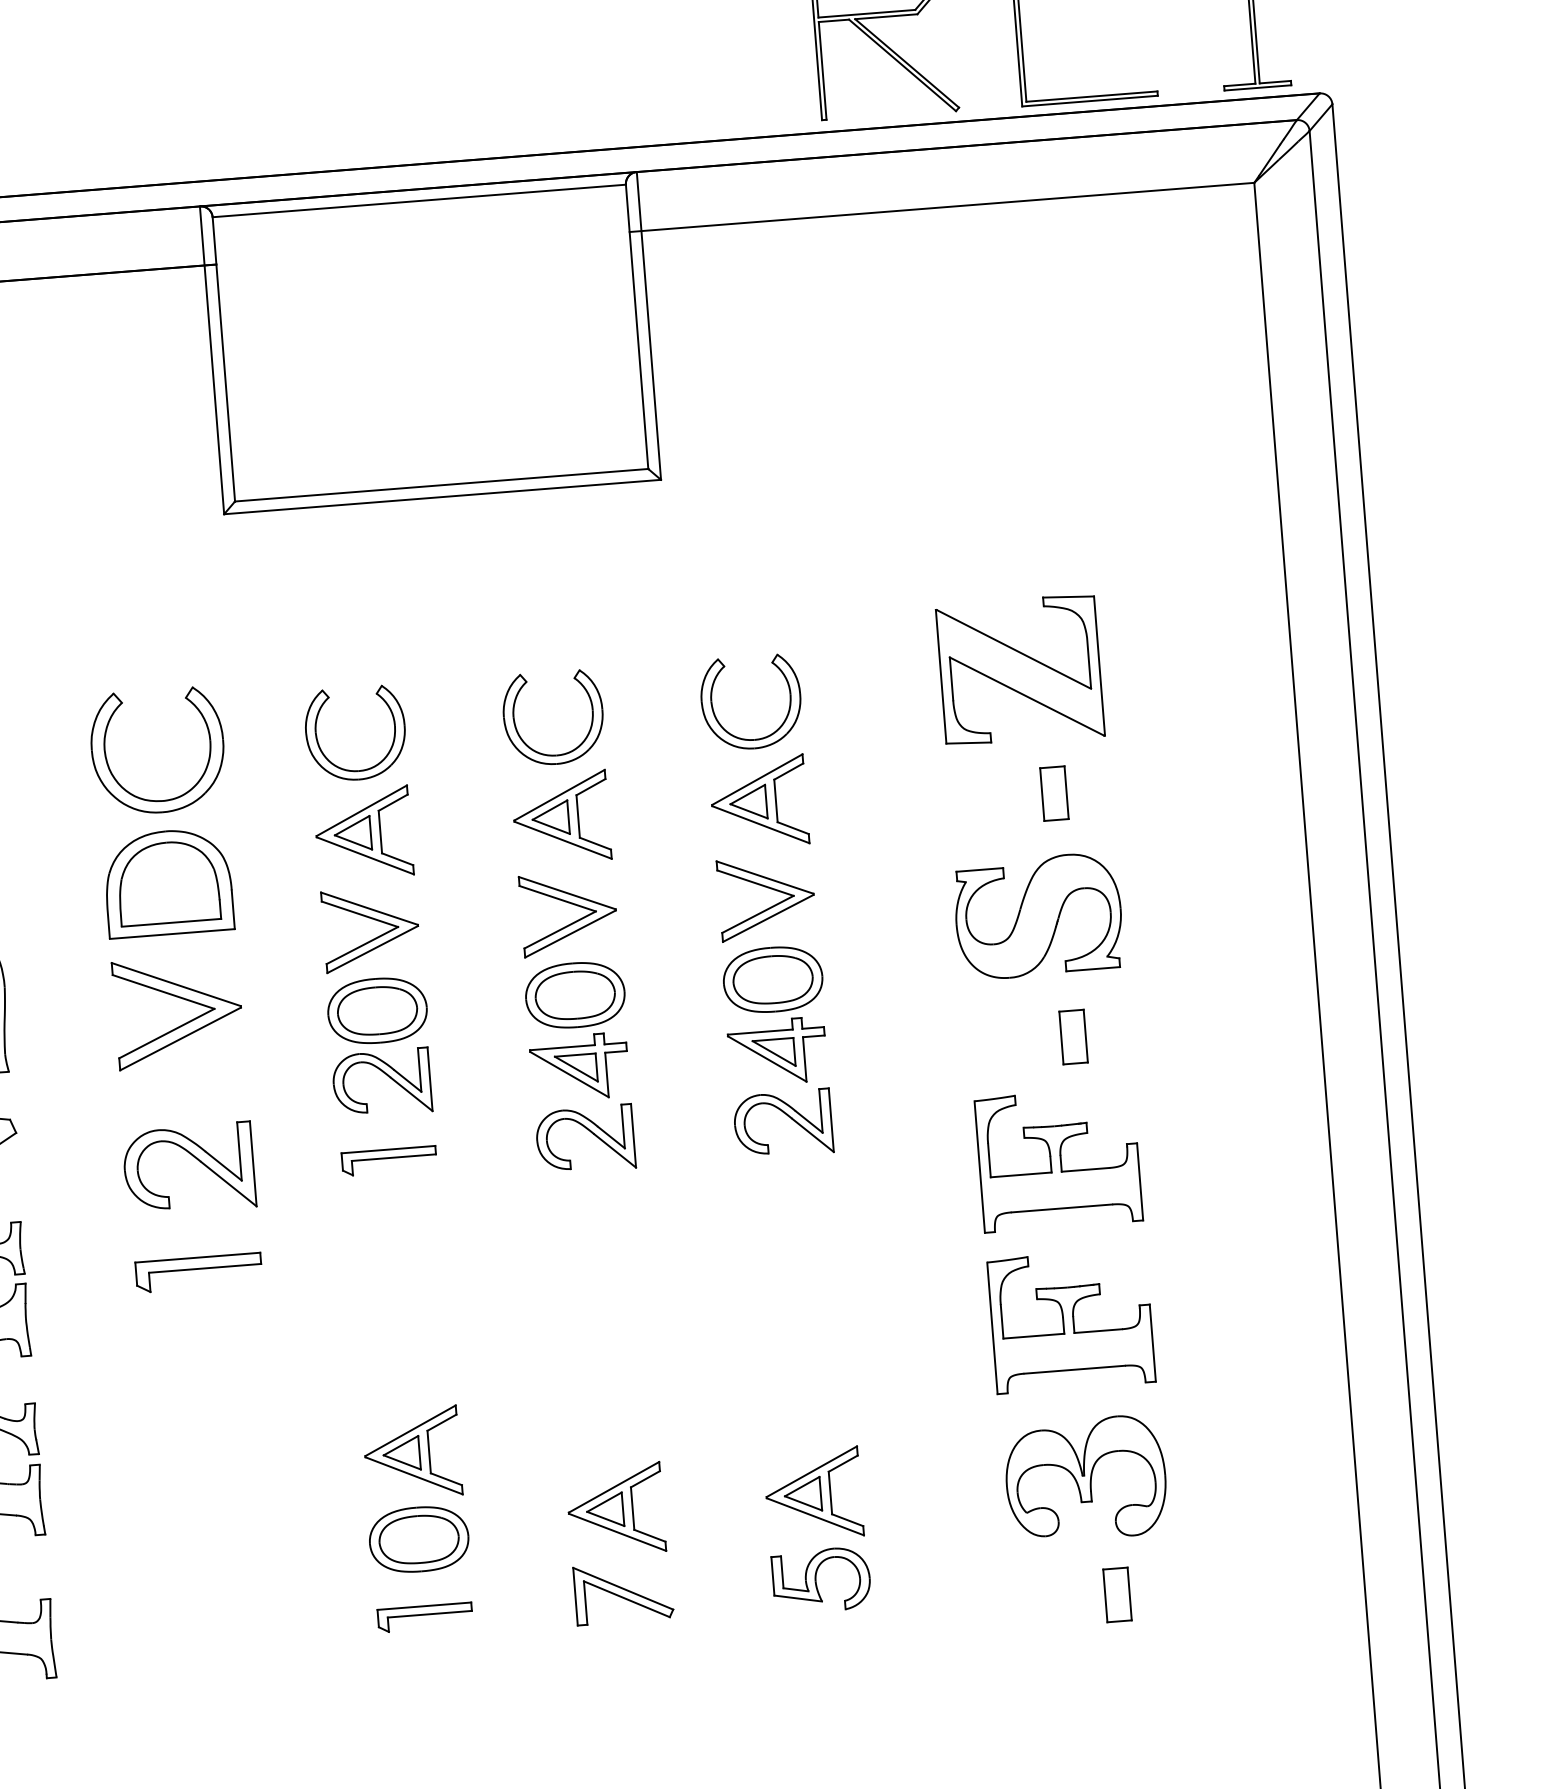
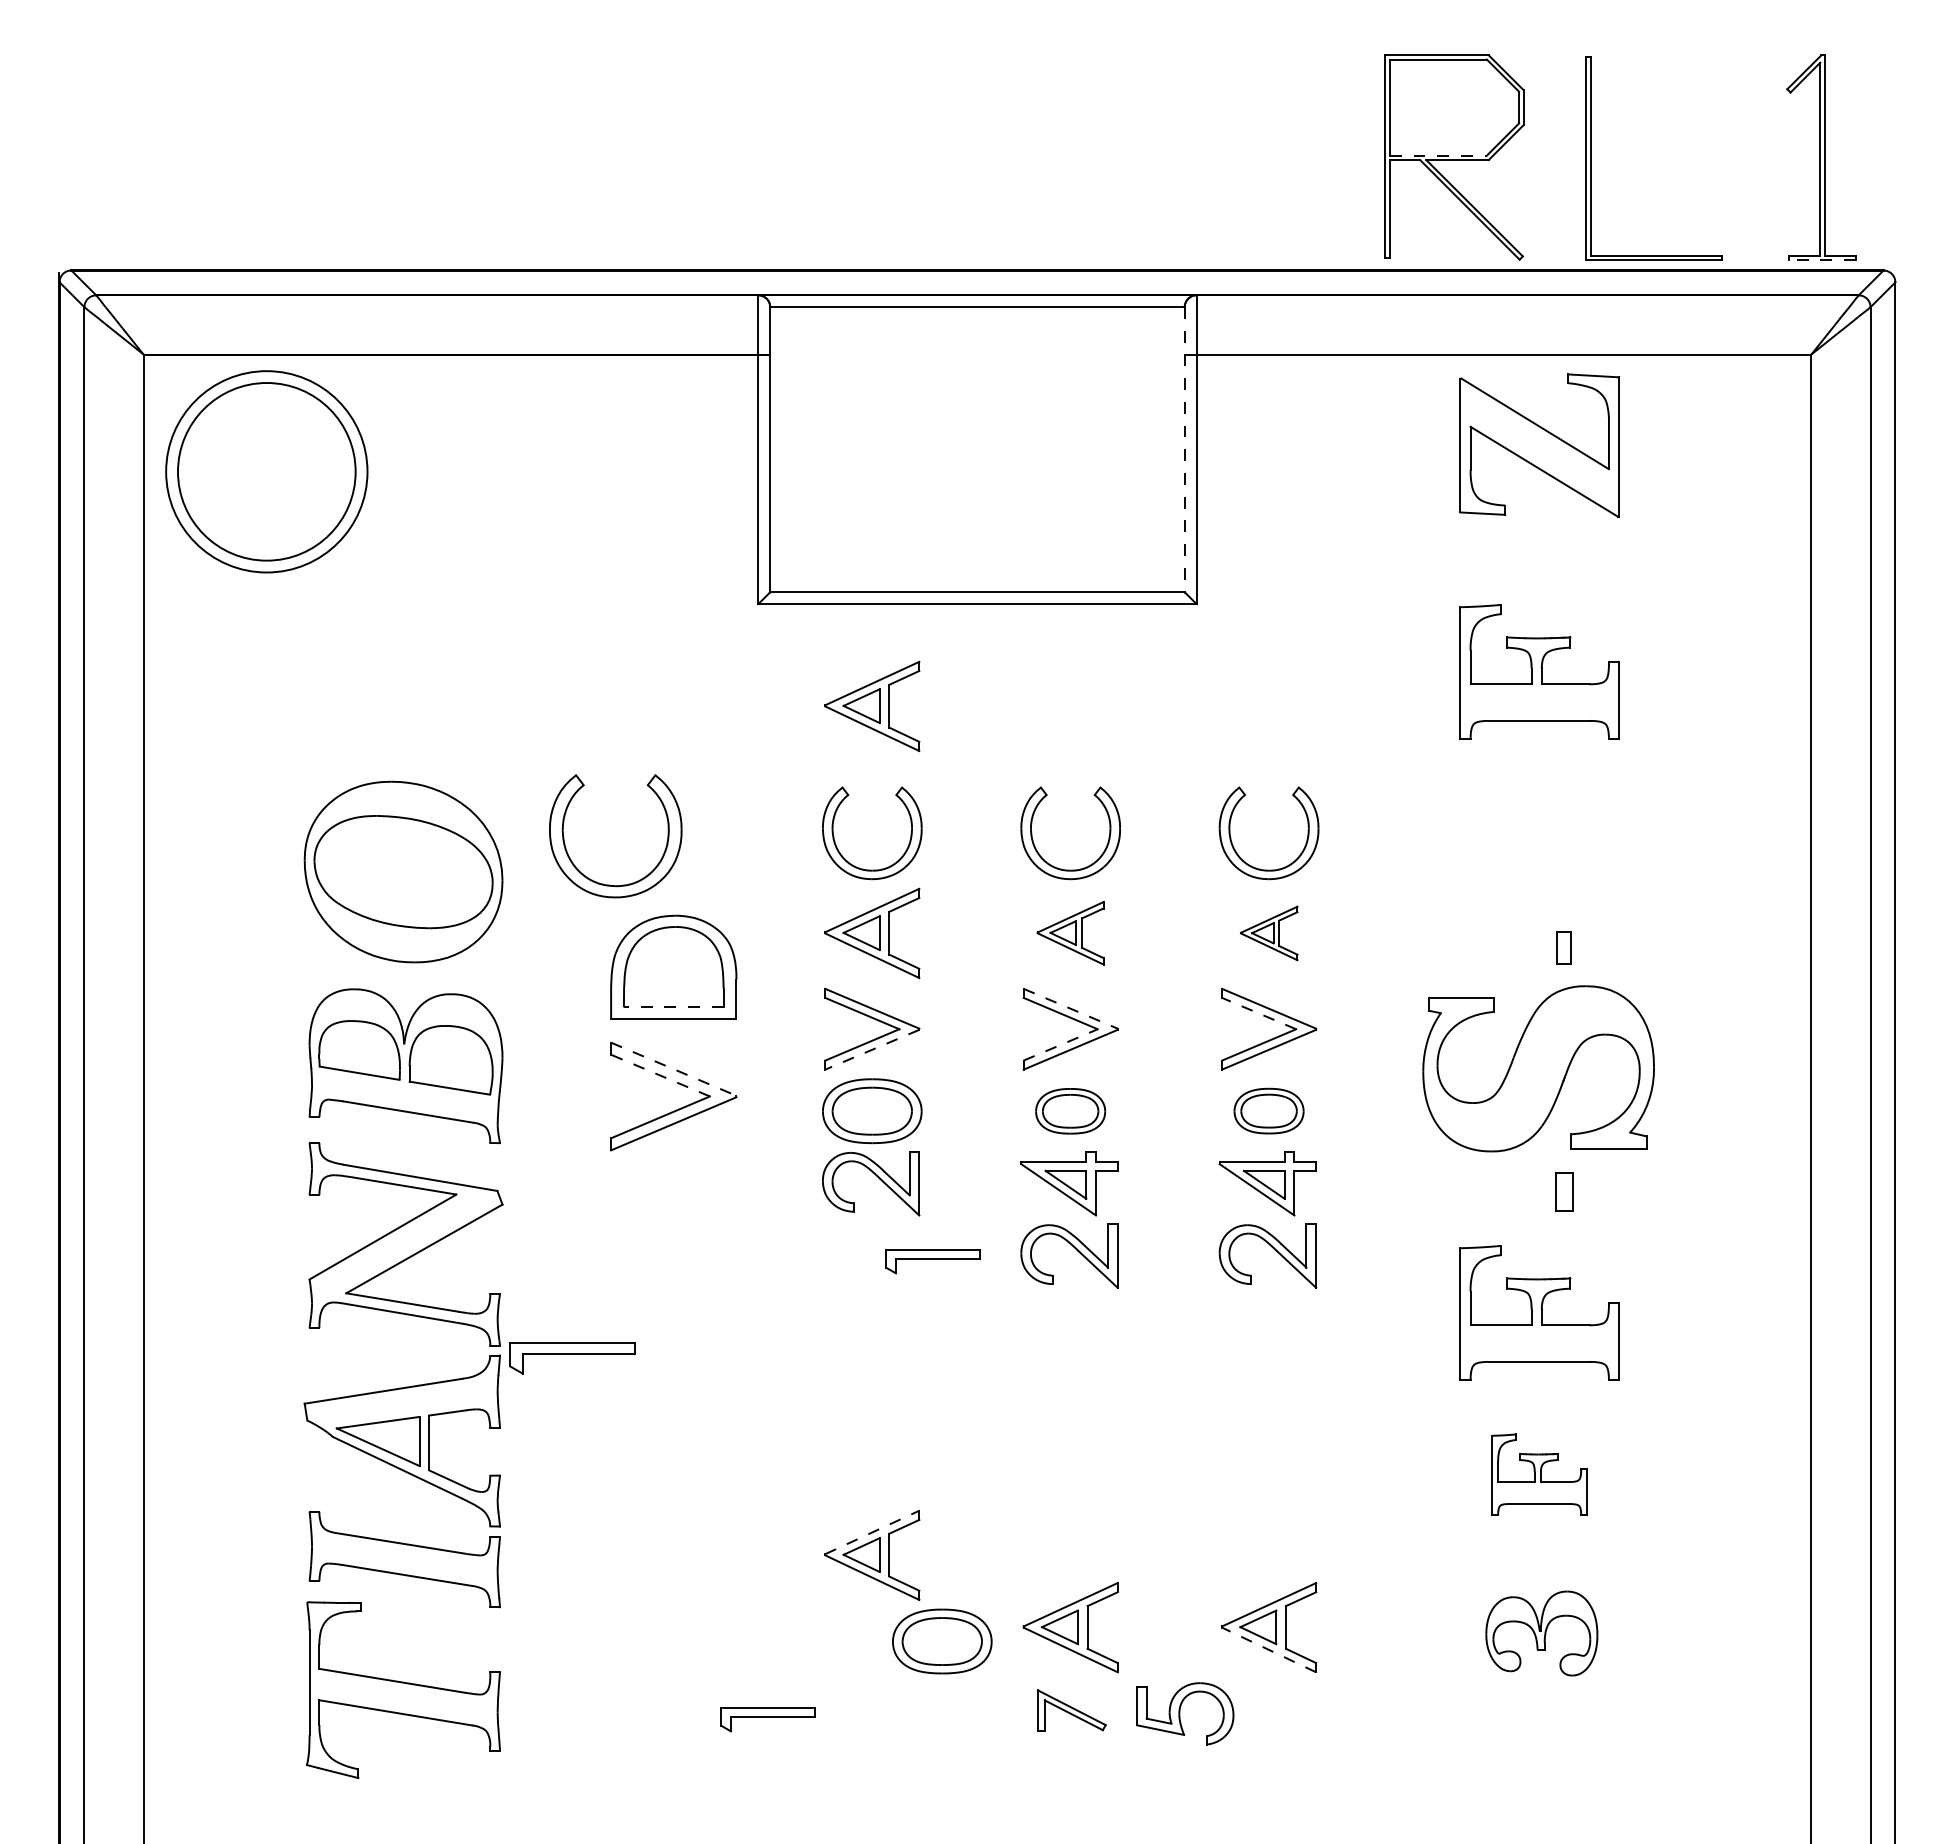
line: (866, 13) -> (1438, 155), solid -> dashed
line: (1257, 88) -> (1821, 260), solid -> dashed
line: (636, 326) -> (1184, 449), solid -> dashed
part: (1008, 520) -> (1539, 671), added
part: (345, 607) -> (872, 706), added
part: (1020, 670) -> (1539, 445), moved
part: (1053, 793) -> (1563, 947), size x0.6
part: (155, 799) -> (609, 884), moved
part: (759, 802) -> (1269, 933), size x0.6
part: (561, 817) -> (1070, 932), size x0.7
line: (754, 883) -> (1258, 1013), solid -> dashed
line: (568, 892) -> (1071, 1008), solid -> dashed
part: (1038, 915) -> (1538, 1068), size x1.4
line: (171, 923) -> (673, 1007), solid -> dashed
line: (560, 929) -> (1061, 1044), solid -> dashed
line: (371, 949) -> (871, 1049), solid -> dashed
part: (772, 979) -> (1268, 1110), size x0.7
line: (177, 984) -> (674, 1069), solid -> dashed
line: (163, 991) -> (660, 1075), solid -> dashed
part: (575, 995) -> (1070, 1111), size x0.7
part: (1072, 1036) -> (1563, 1191), size x0.7
part: (196, 1159) -> (680, 1245), removed
part: (388, 1160) -> (932, 1261), moved
part: (198, 1272) -> (572, 1358), moved
part: (1071, 1320) -> (1539, 1474), size x0.6
line: (410, 1430) -> (872, 1532), solid -> dashed
part: (1085, 1479) -> (1541, 1633), size x0.7
line: (814, 1516) -> (1268, 1649), solid -> dashed
part: (419, 1539) -> (942, 1641), moved
part: (821, 1580) -> (1185, 1713), moved
part: (623, 1592) -> (1071, 1710), size x0.7
part: (1116, 1594) -> (1563, 1751), removed
part: (424, 1617) -> (767, 1719), moved

